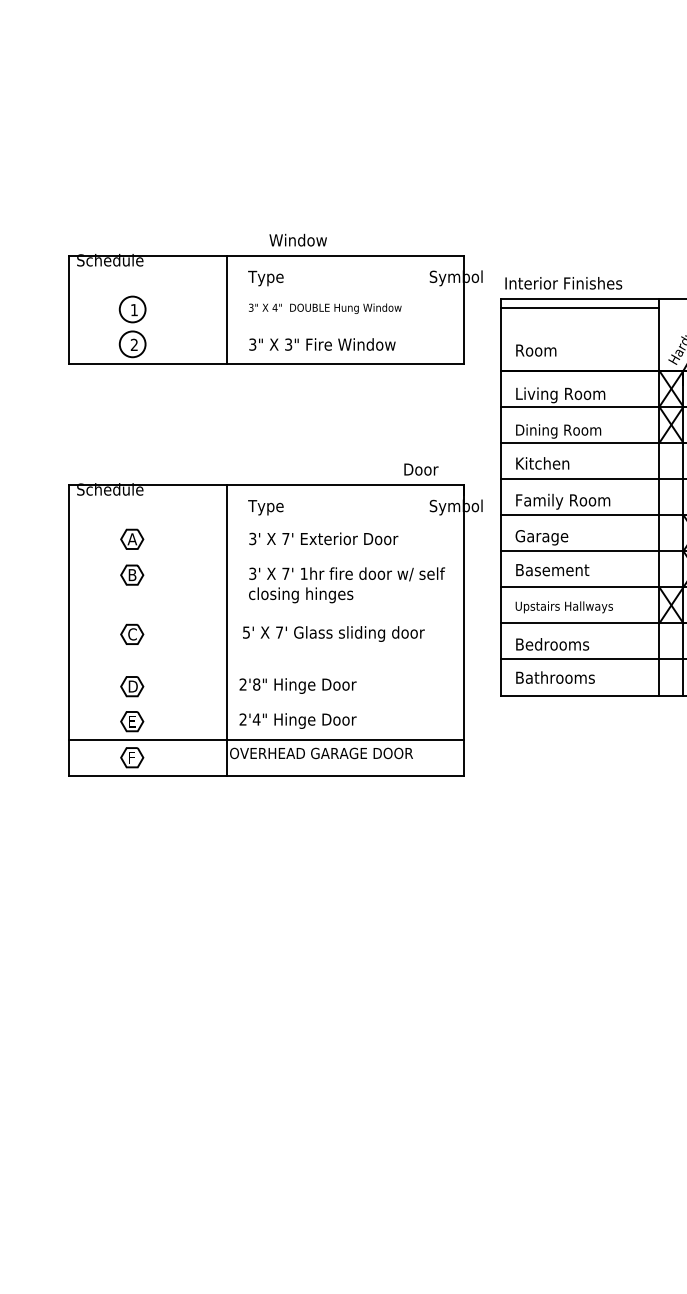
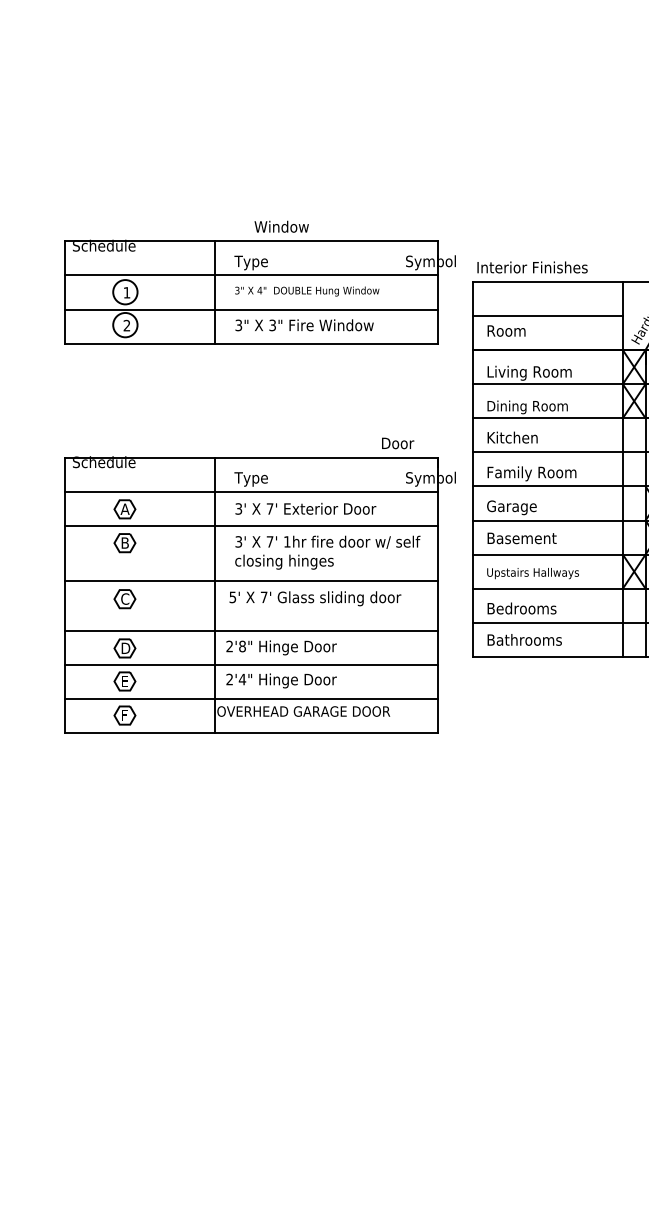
line: (265, 291) -> (250, 275), added
line: (580, 307) -> (548, 315), moved
line: (265, 327) -> (250, 309), added
line: (265, 520) -> (250, 491), added
line: (265, 557) -> (250, 526), added
line: (265, 615) -> (250, 581), added
line: (265, 668) -> (250, 631), added
line: (265, 704) -> (250, 665), added

